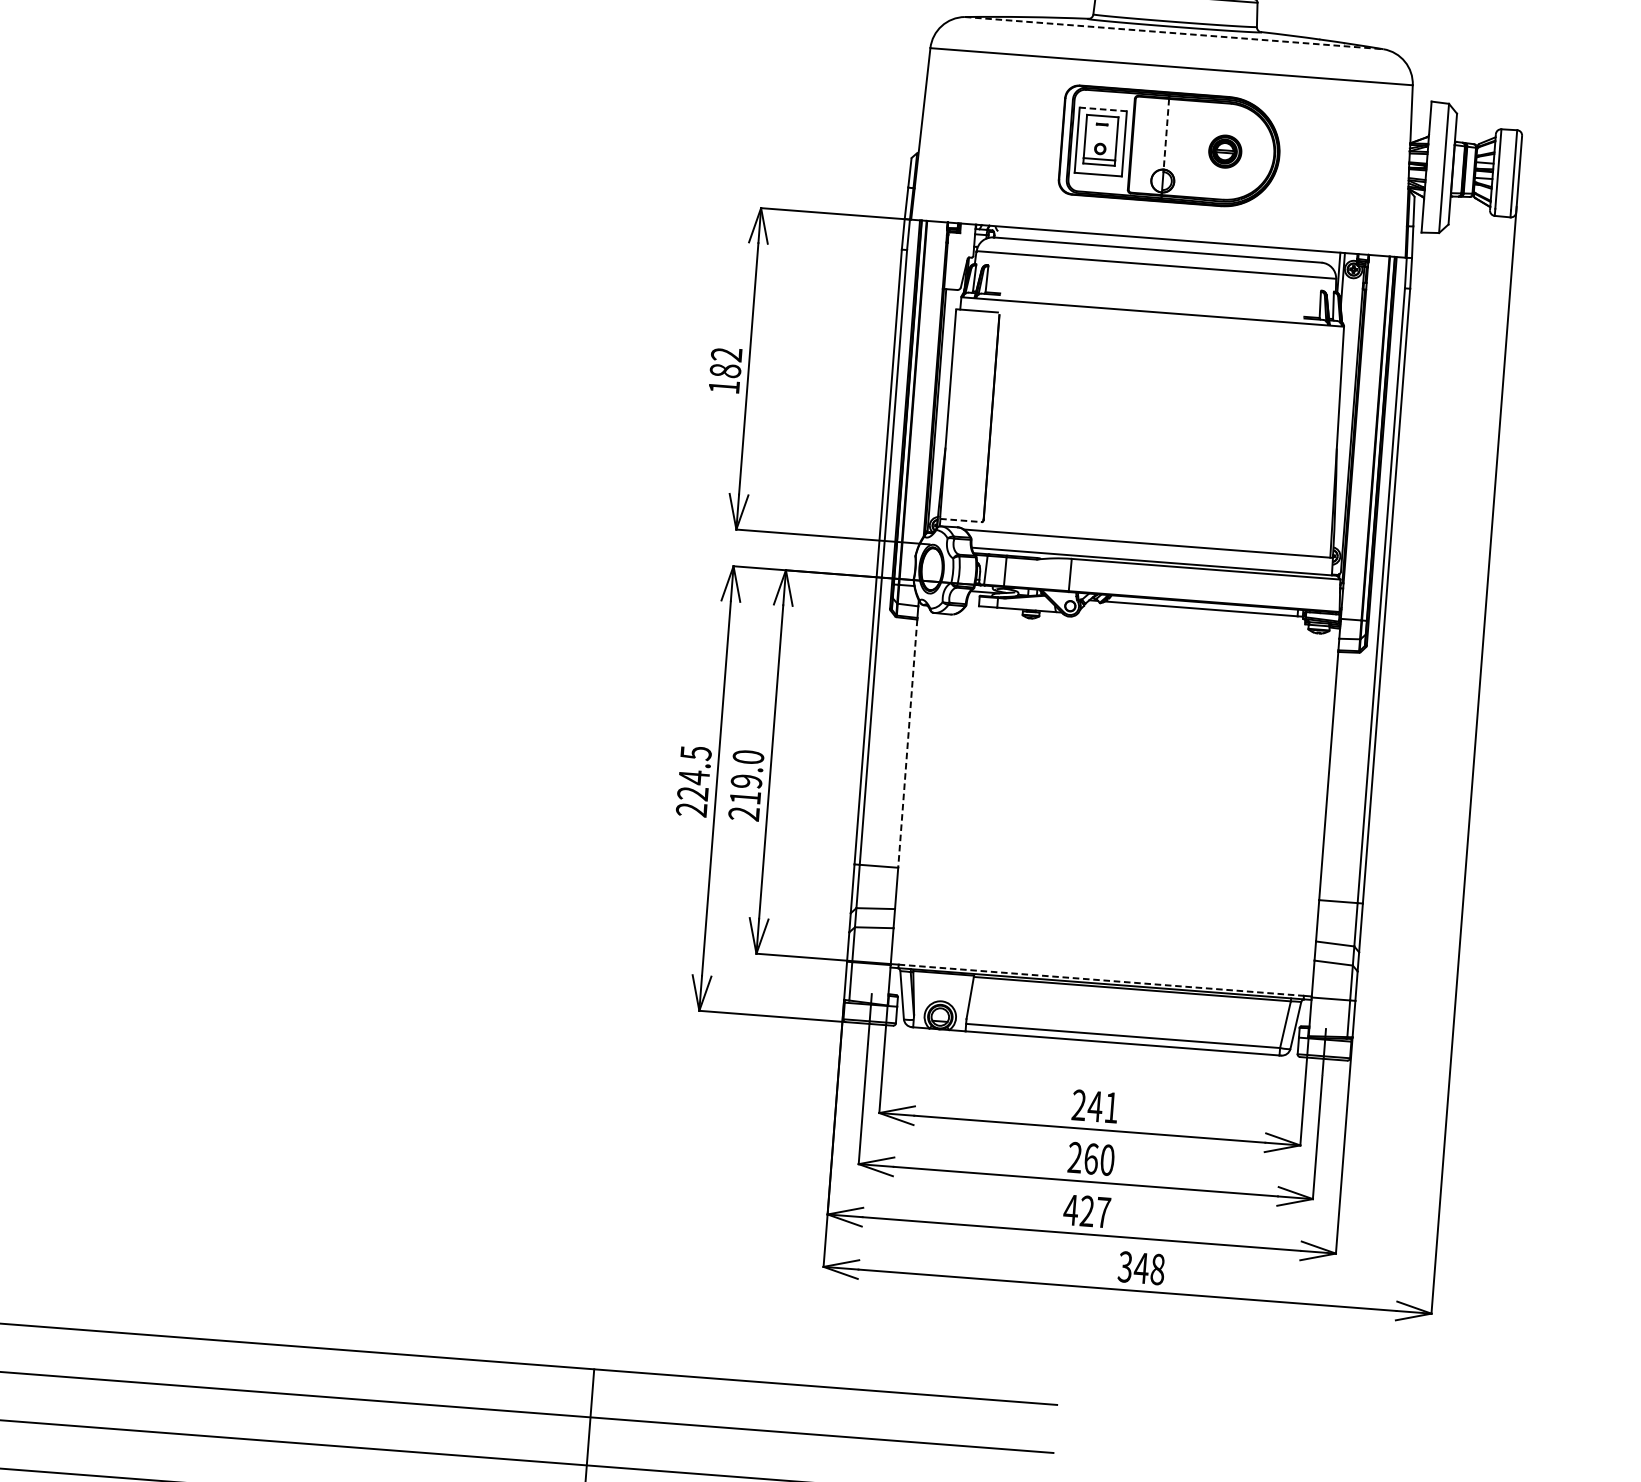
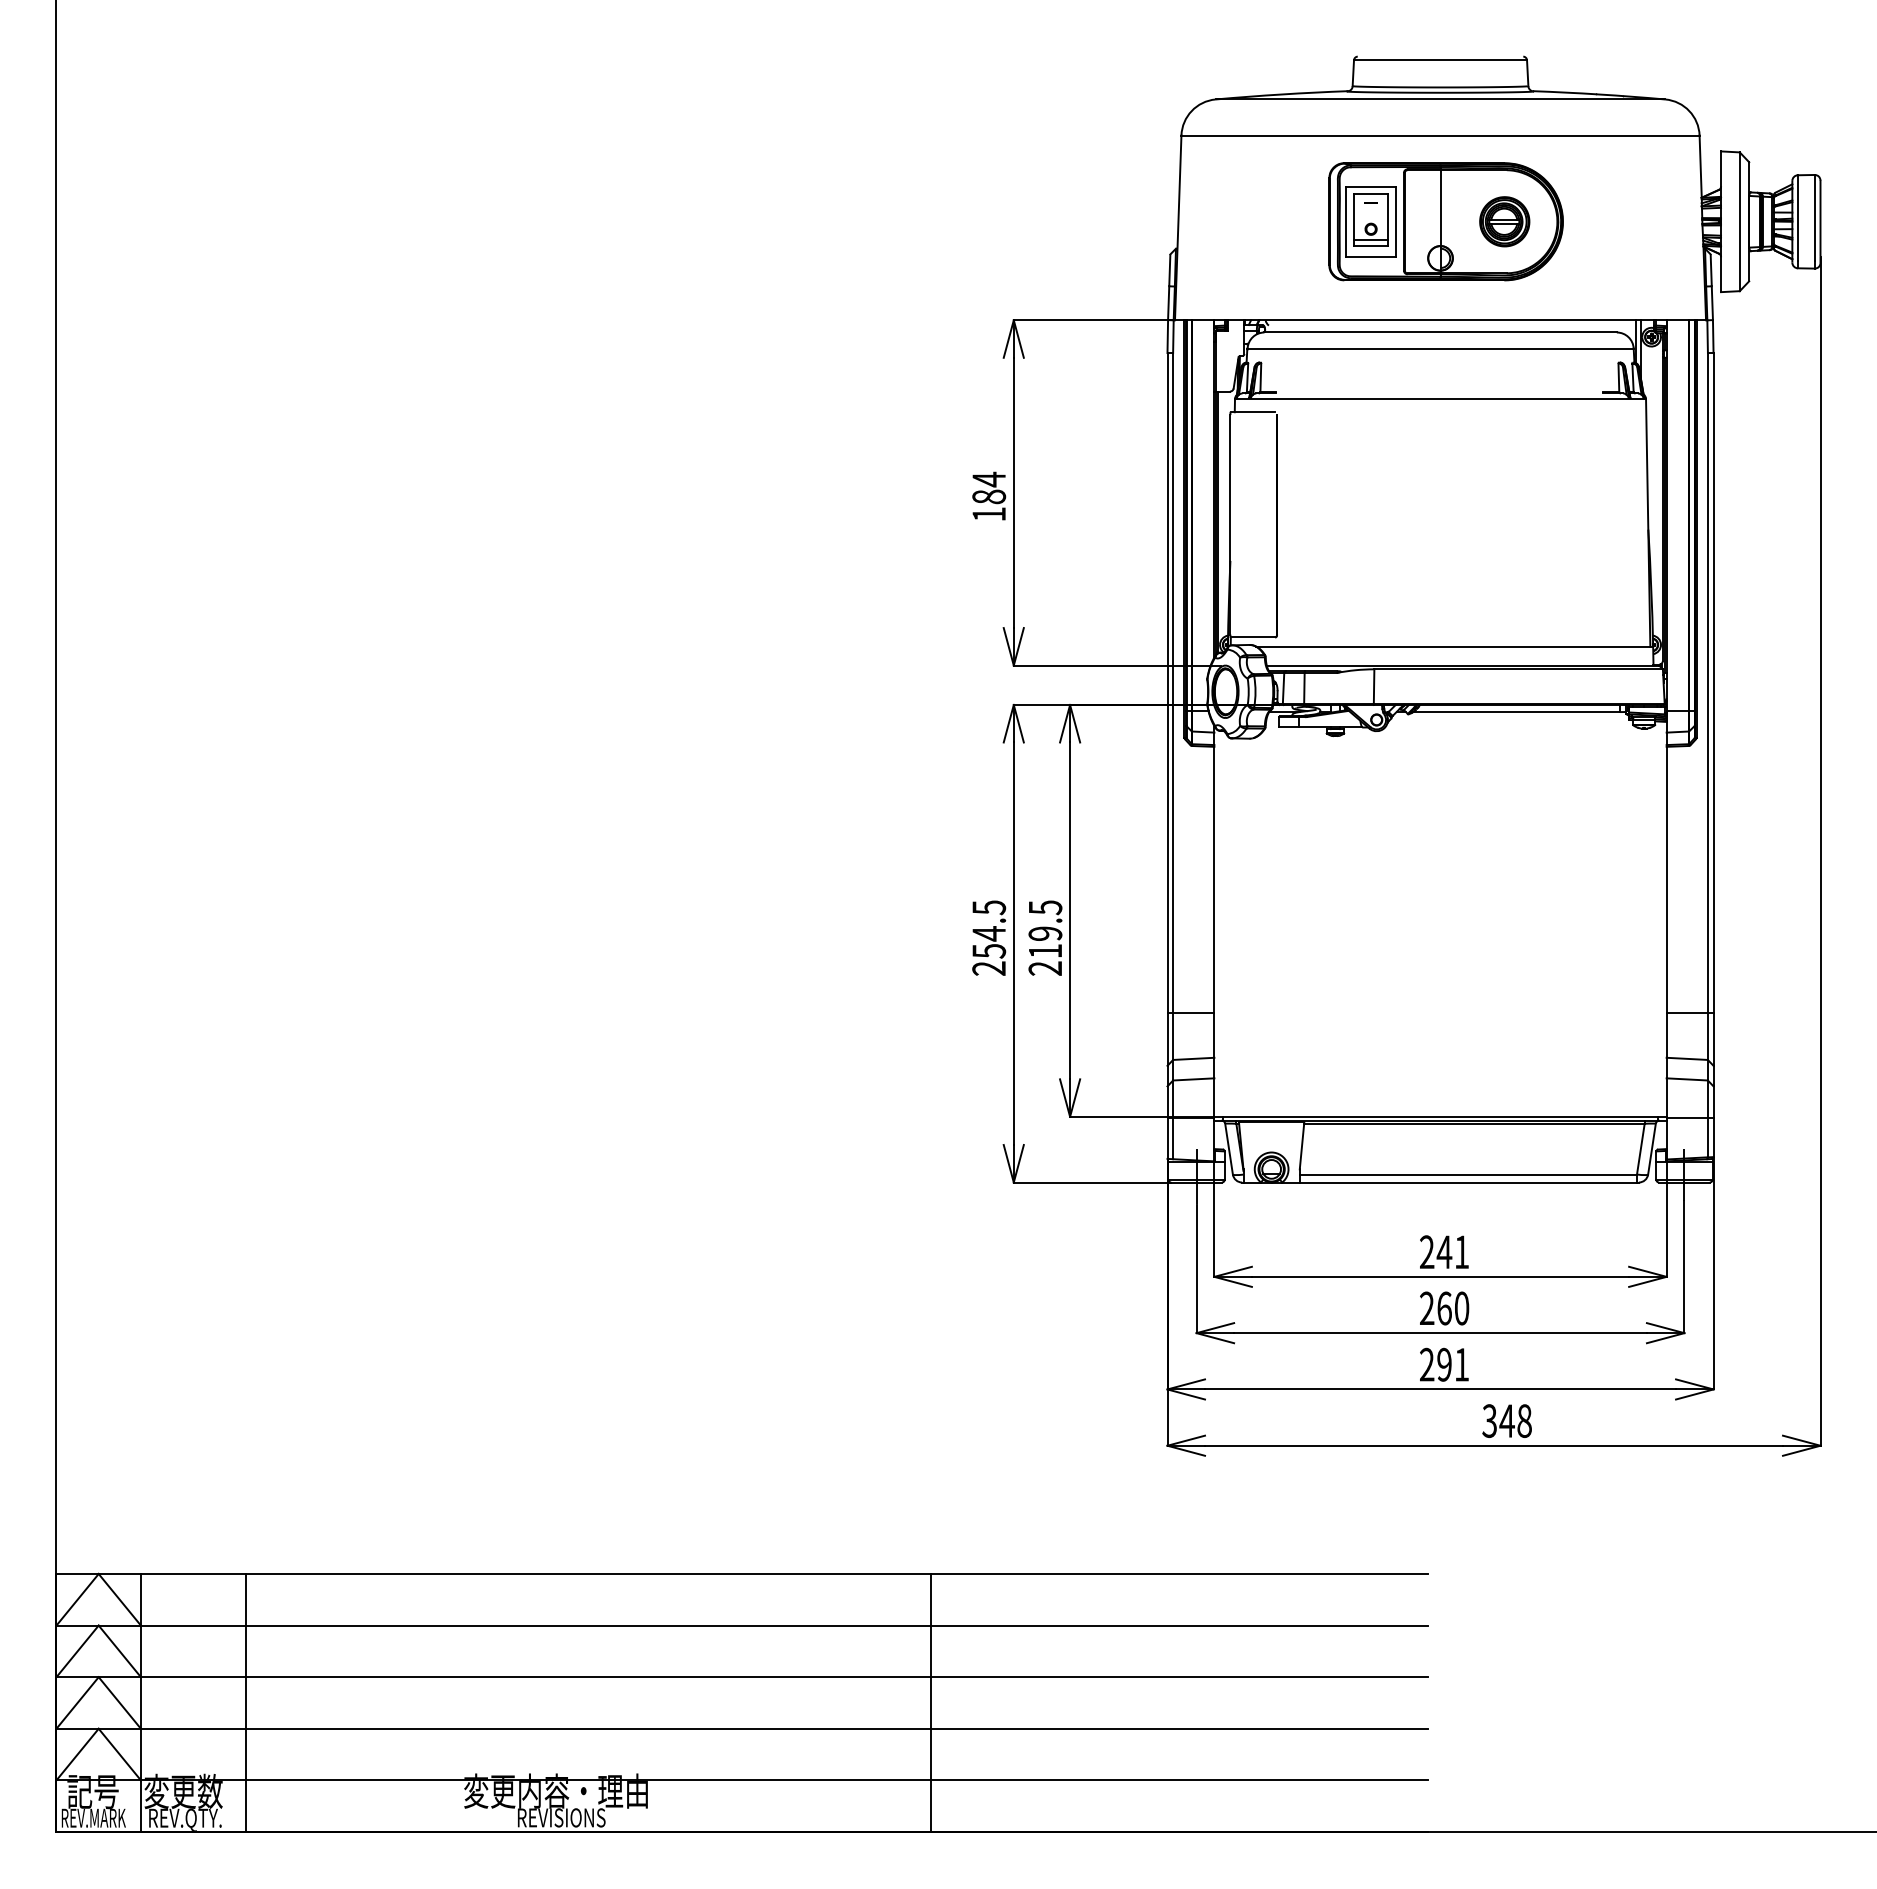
line: (1174, 33) -> (1440, 99), dashed -> solid
line: (1102, 109) -> (1370, 186), dashed -> solid
line: (1166, 134) -> (1440, 208), dashed -> solid
part: (1225, 151) -> (1504, 221), size x1.43
text: (726, 354) -> (988, 479), 182 -> 184
line: (961, 520) -> (1253, 637), dashed -> solid
line: (907, 744) -> (1214, 880), dashed -> solid
text: (748, 757) -> (1045, 907), 219.0 -> 219.5
text: (693, 794) -> (989, 951), 224.5 -> 254.5
line: (1101, 979) -> (1440, 1116), dashed -> solid
text: (1087, 1211) -> (1444, 1364), 427 -> 291

